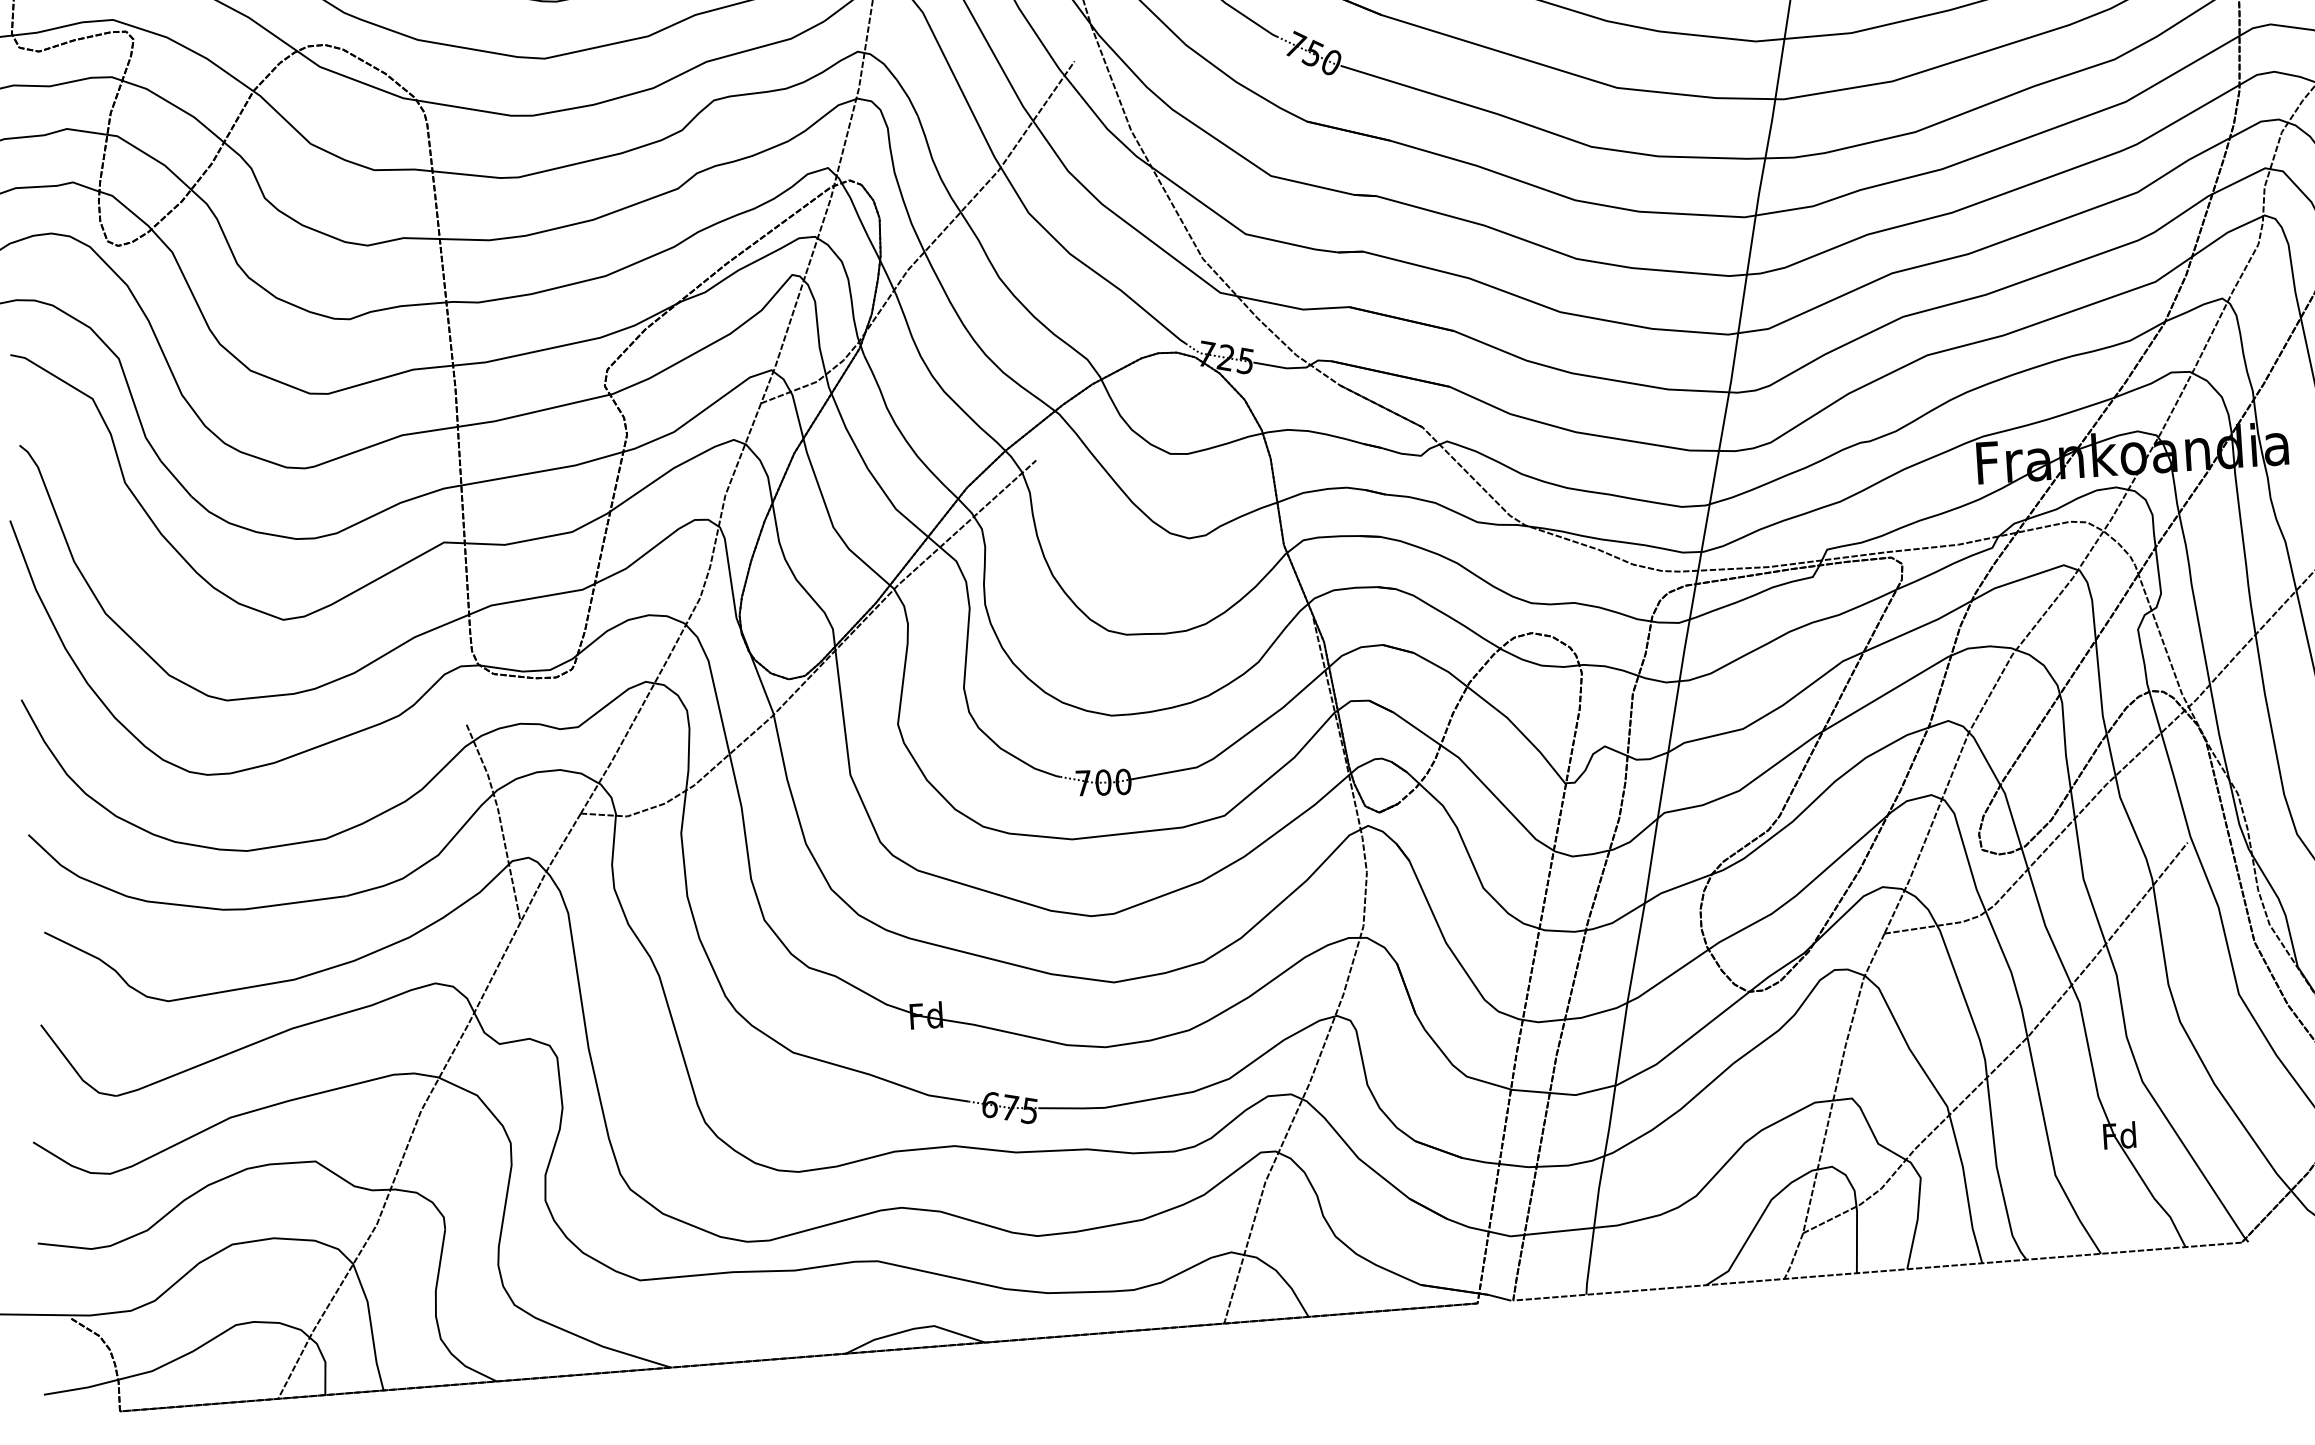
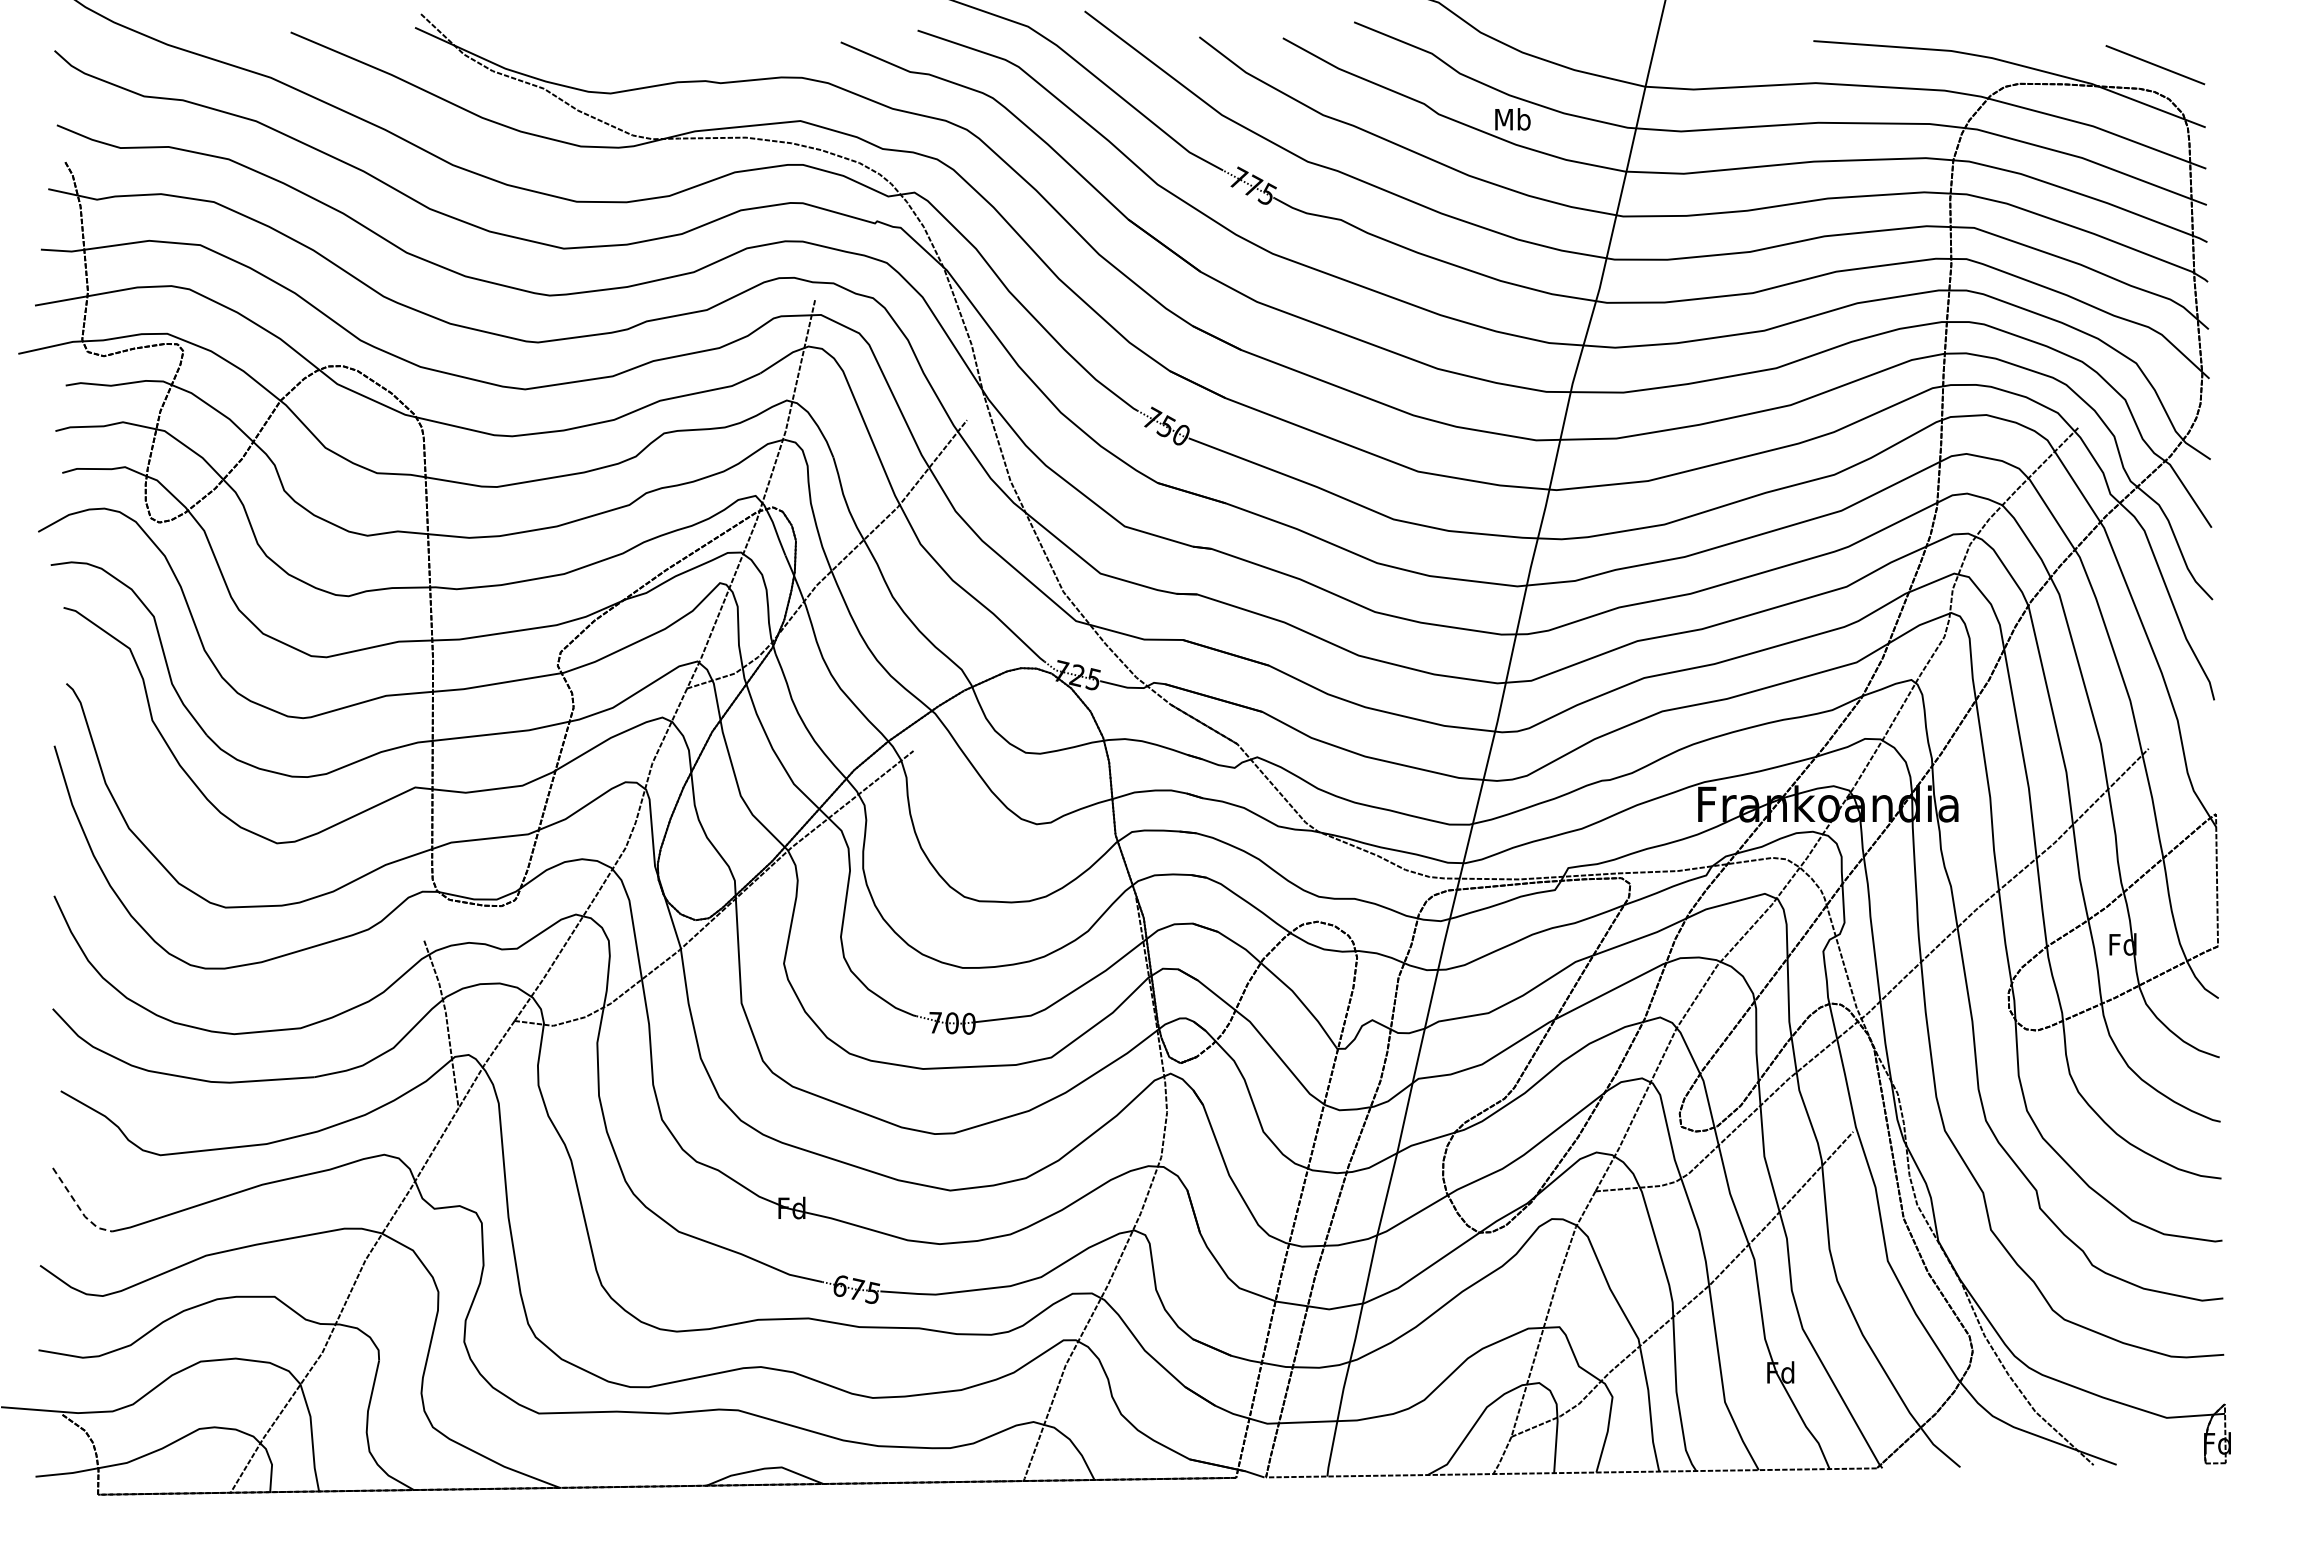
line: (74, 1068) -> (78, 1206), solid -> dashed

